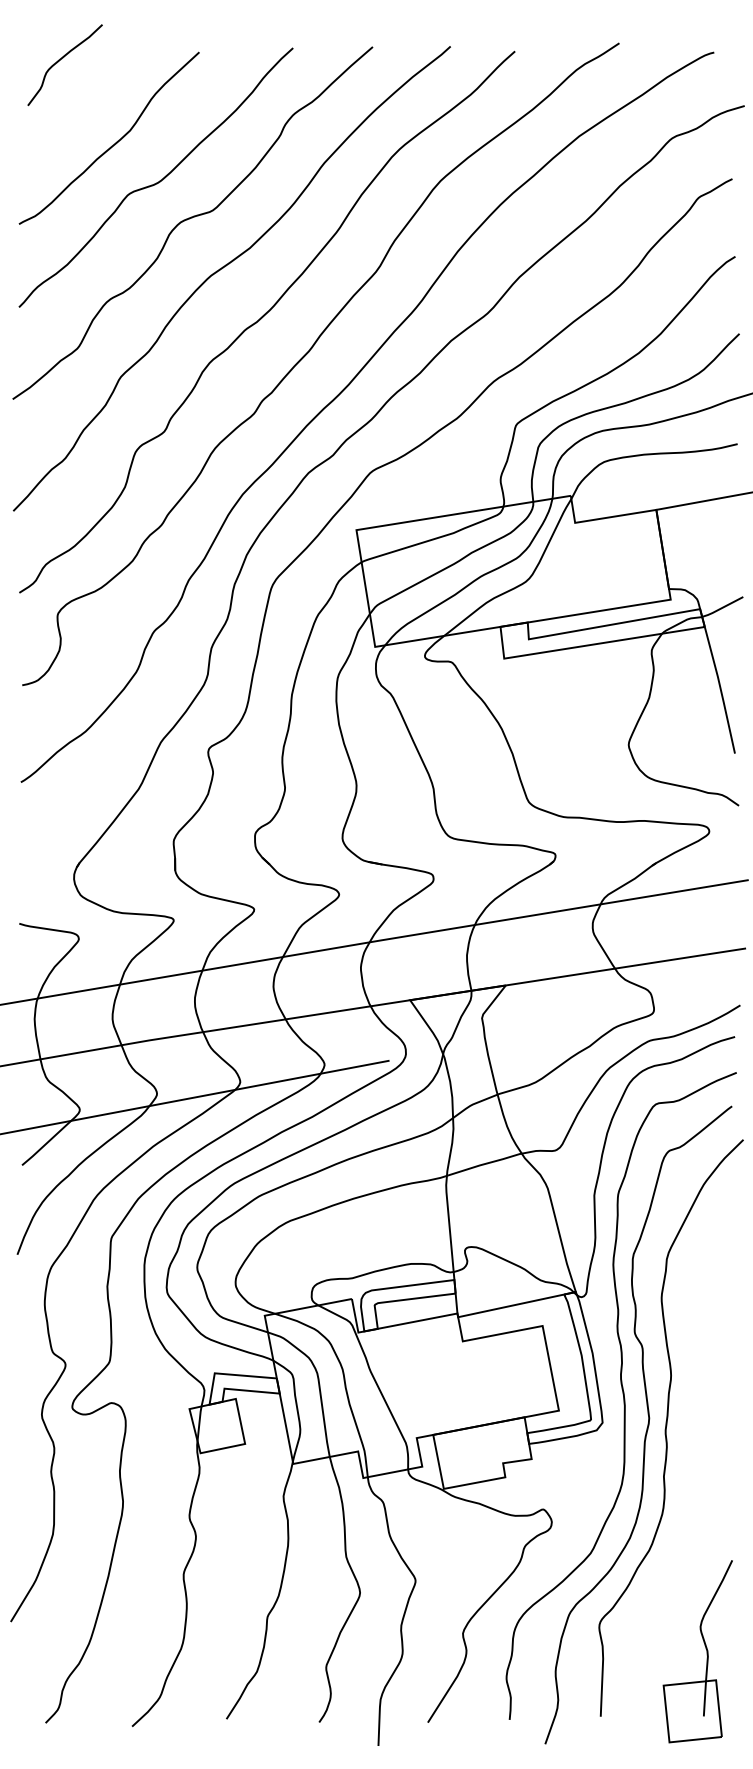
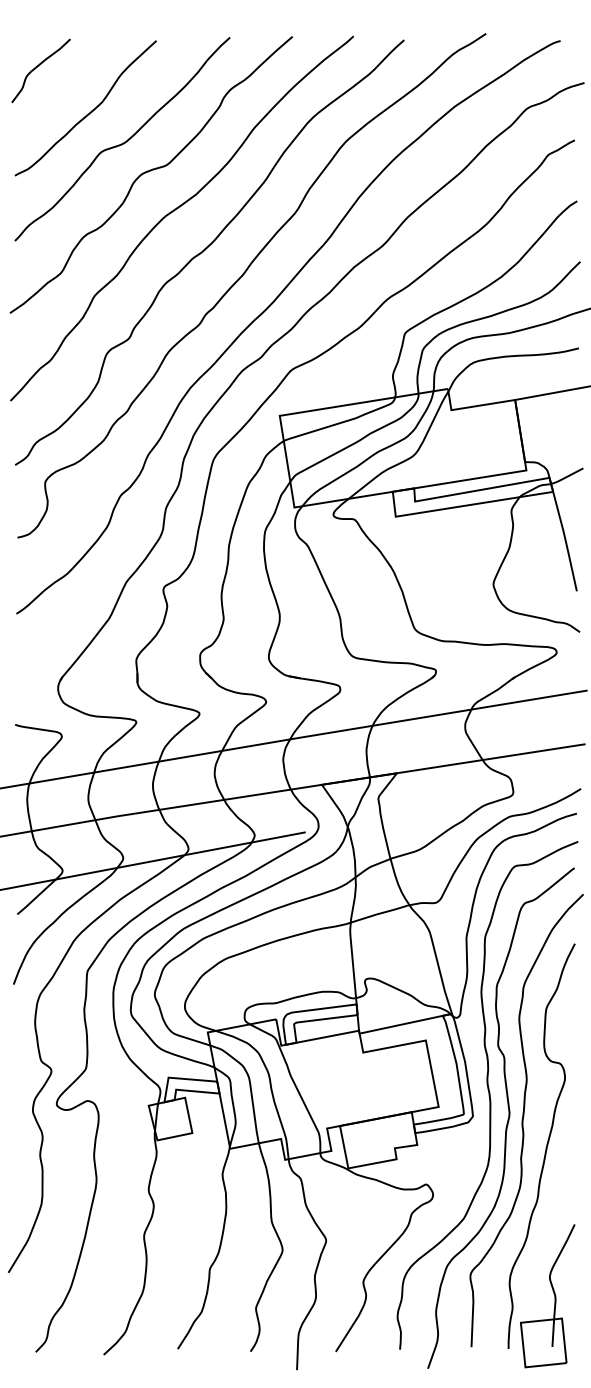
curve: (60, 60) -> (37, 67), moved
curve: (695, 1462) -> (545, 1147), added

